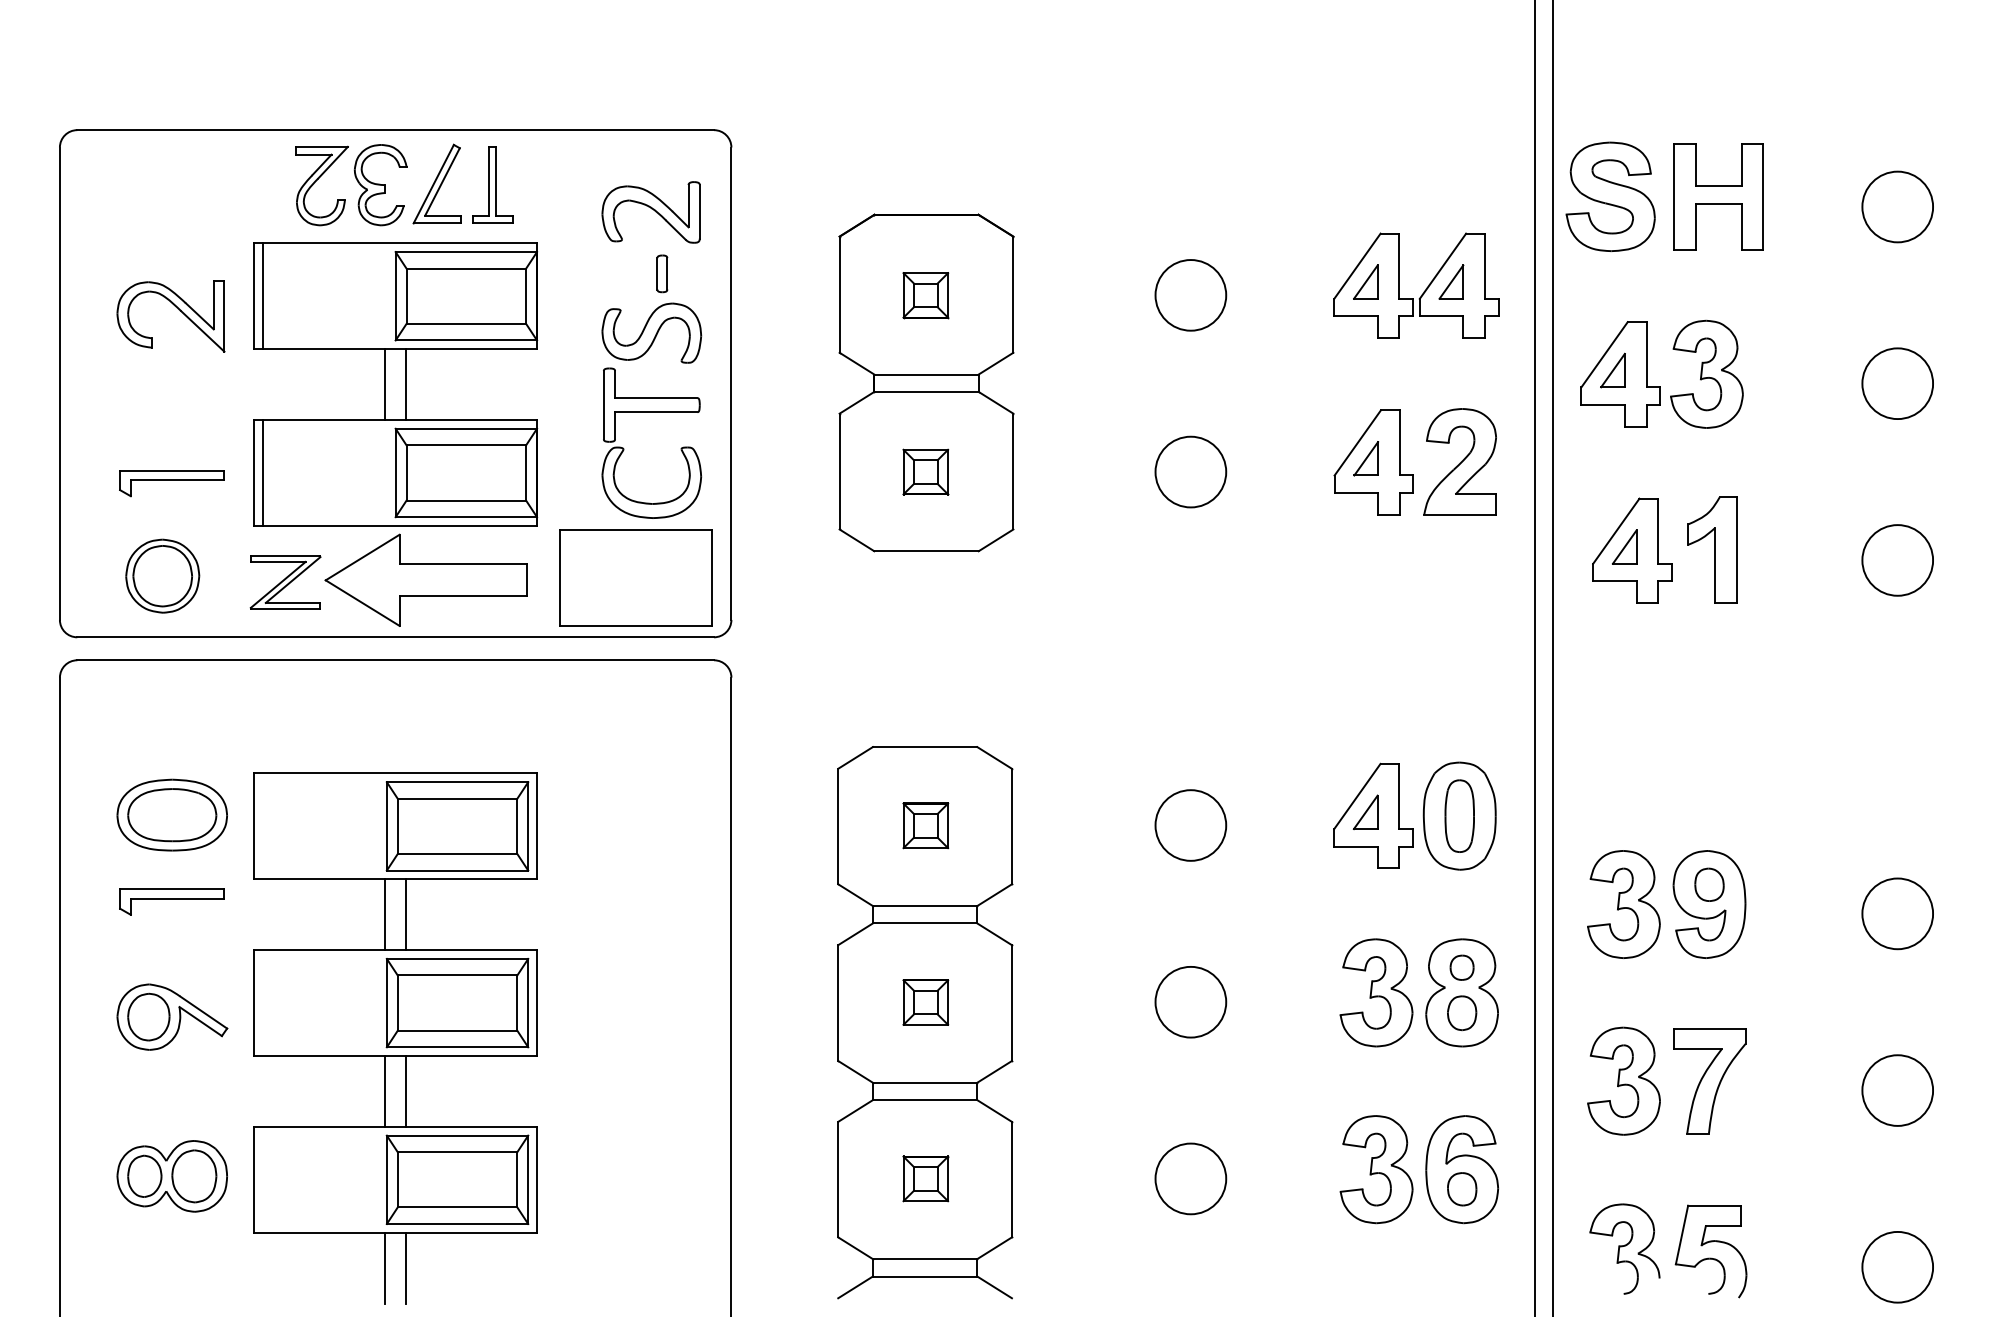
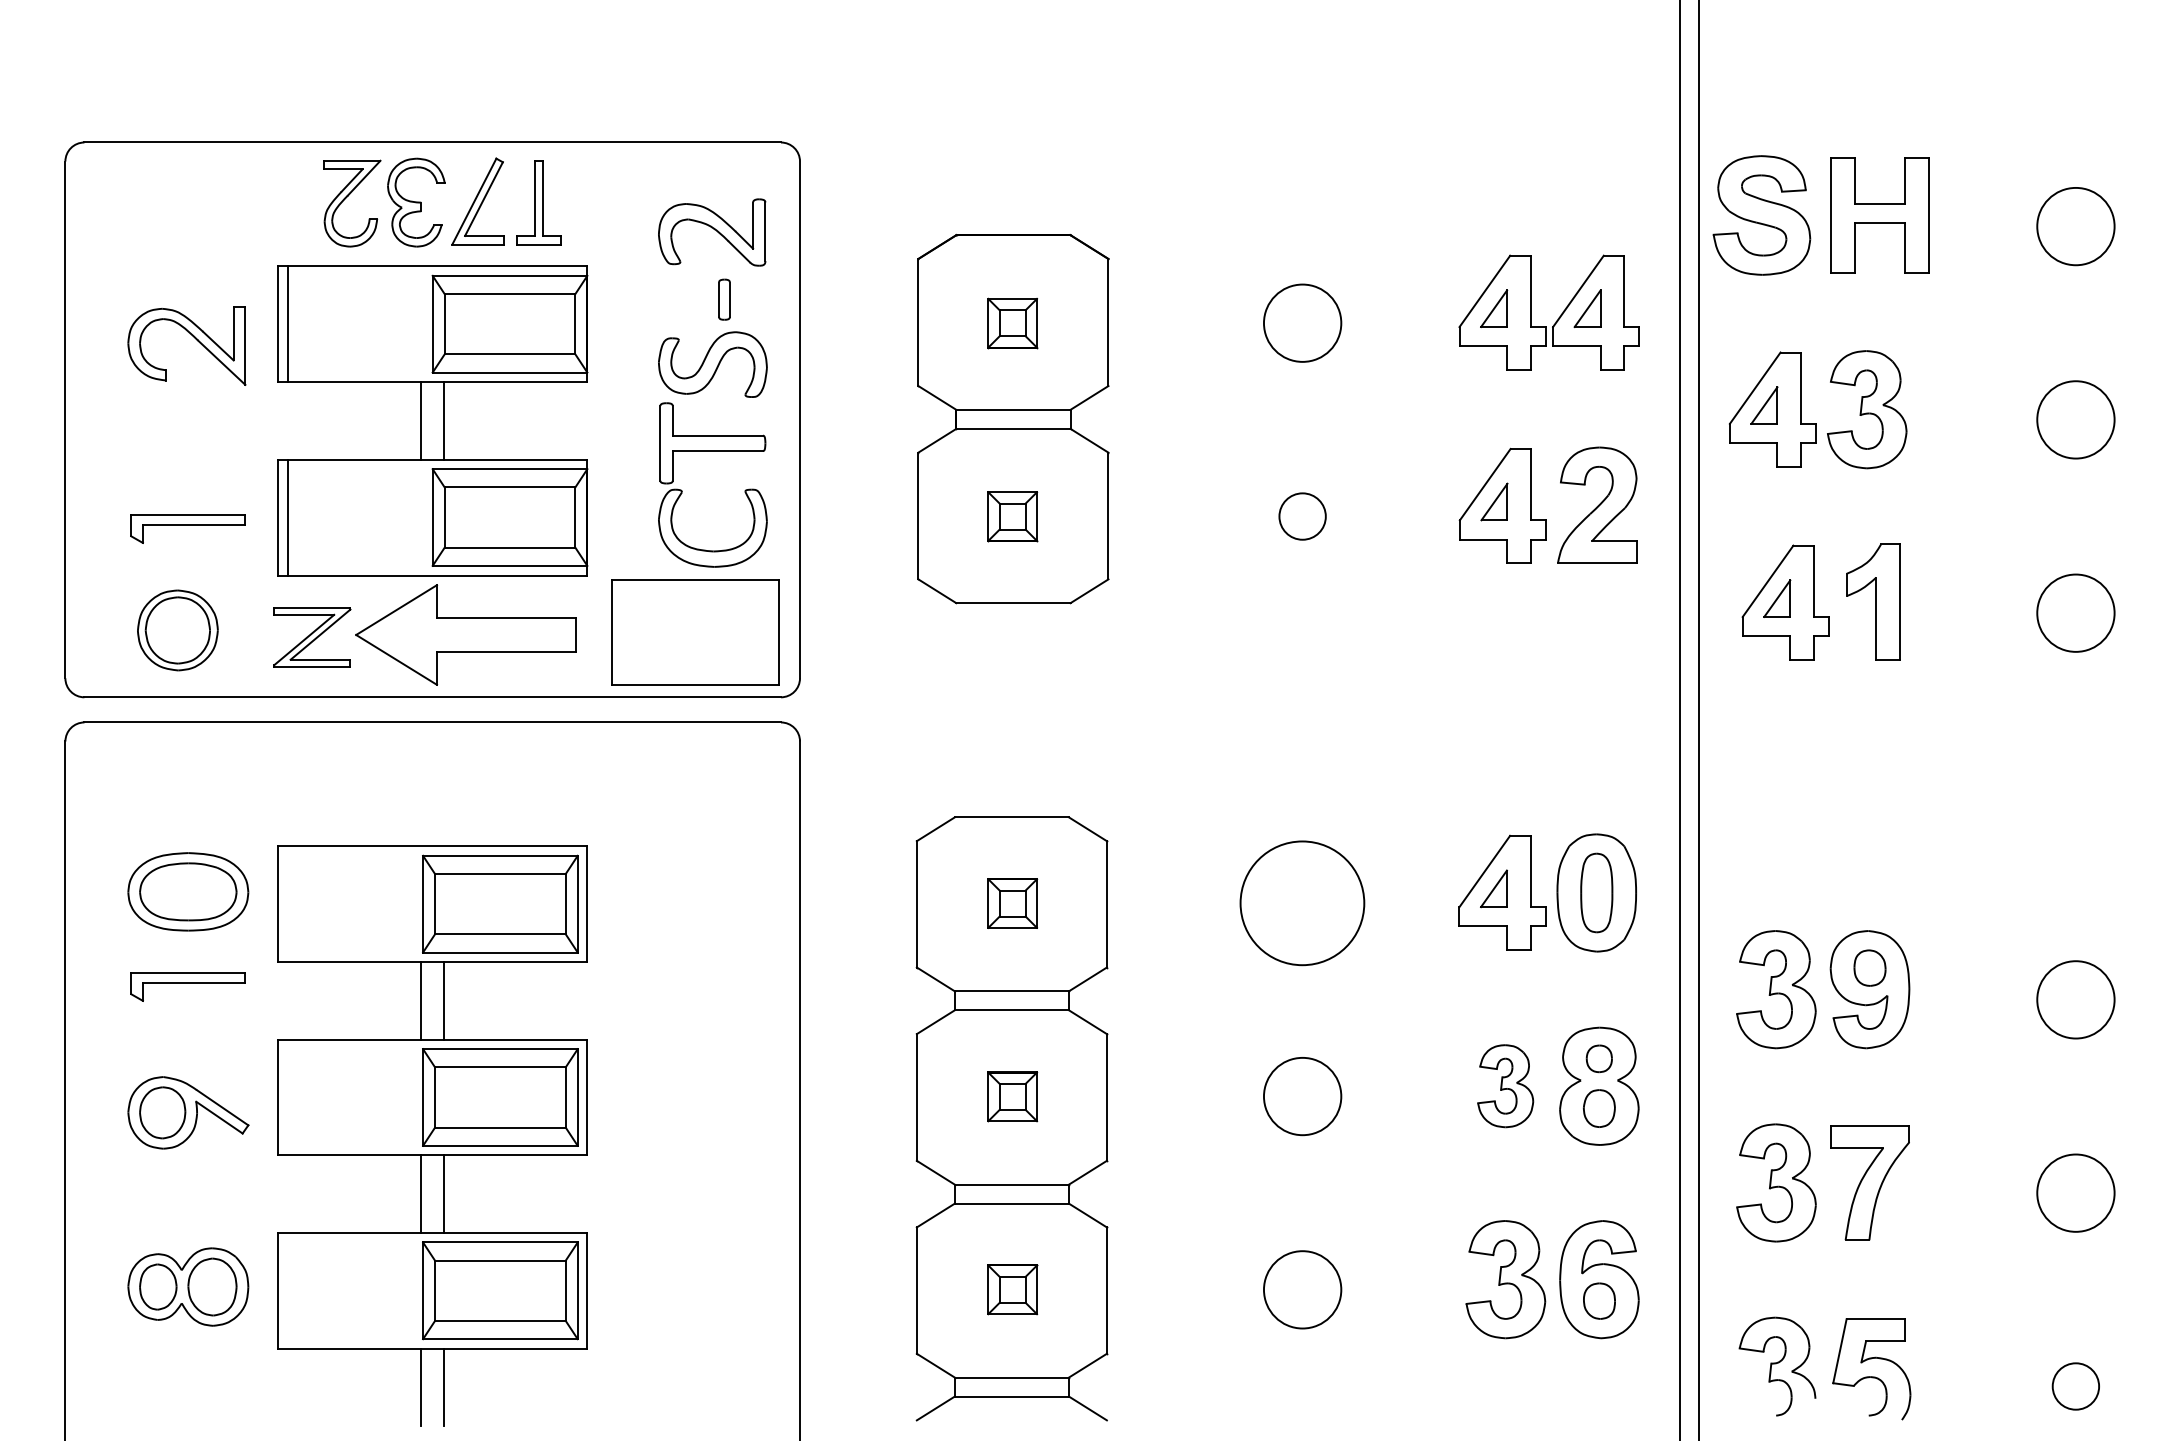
circle: (1190, 472) -> (1302, 516), size x0.6
circle: (1190, 824) -> (1302, 902), size x1.6
part: (1376, 992) -> (1505, 1085), size x0.7
circle: (1897, 1267) -> (2075, 1386), size x0.6

